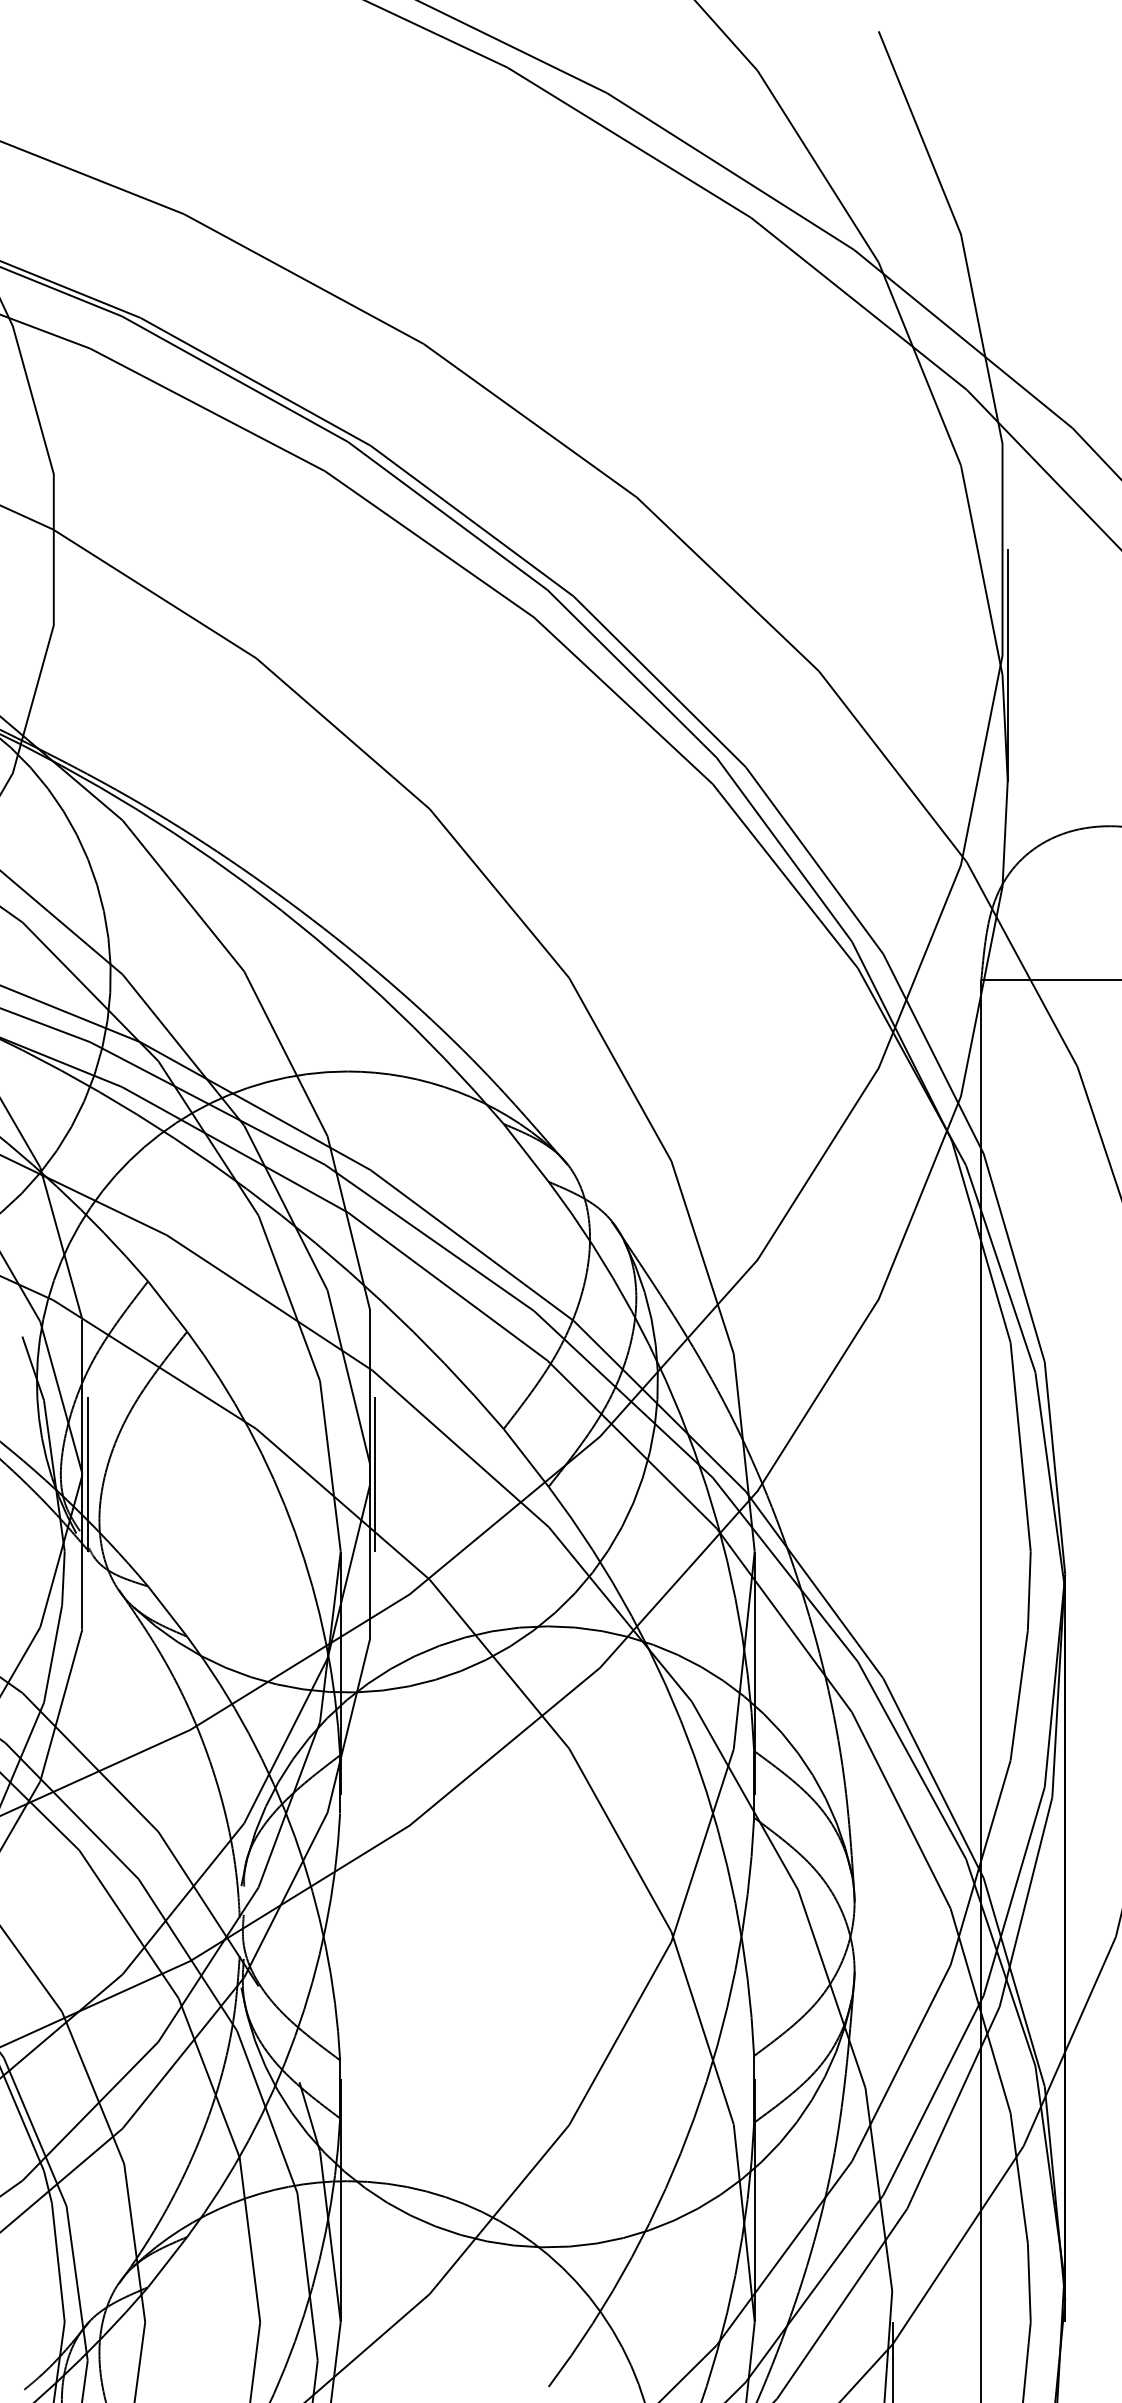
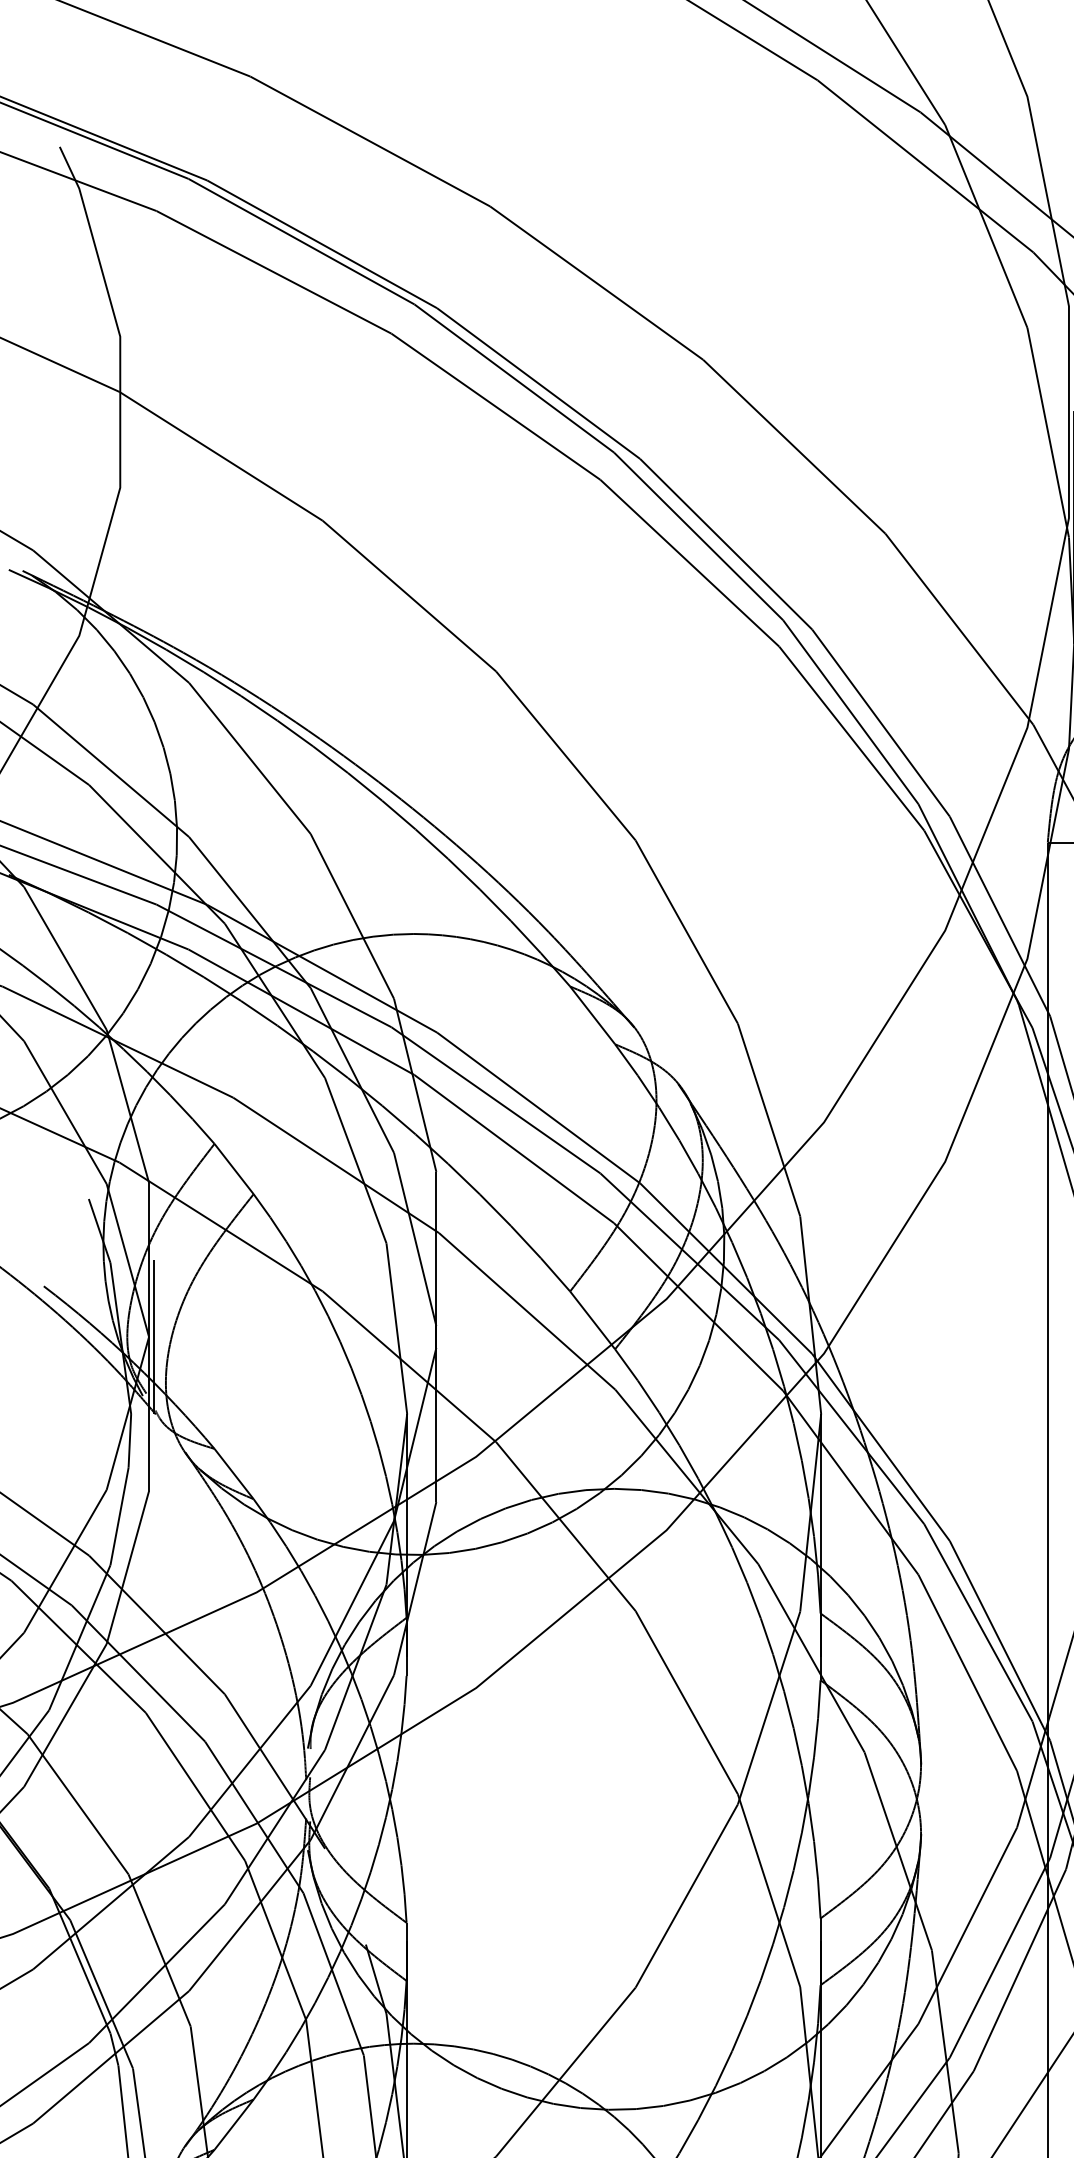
line: (375, 1474) -> (441, 1336), removed

